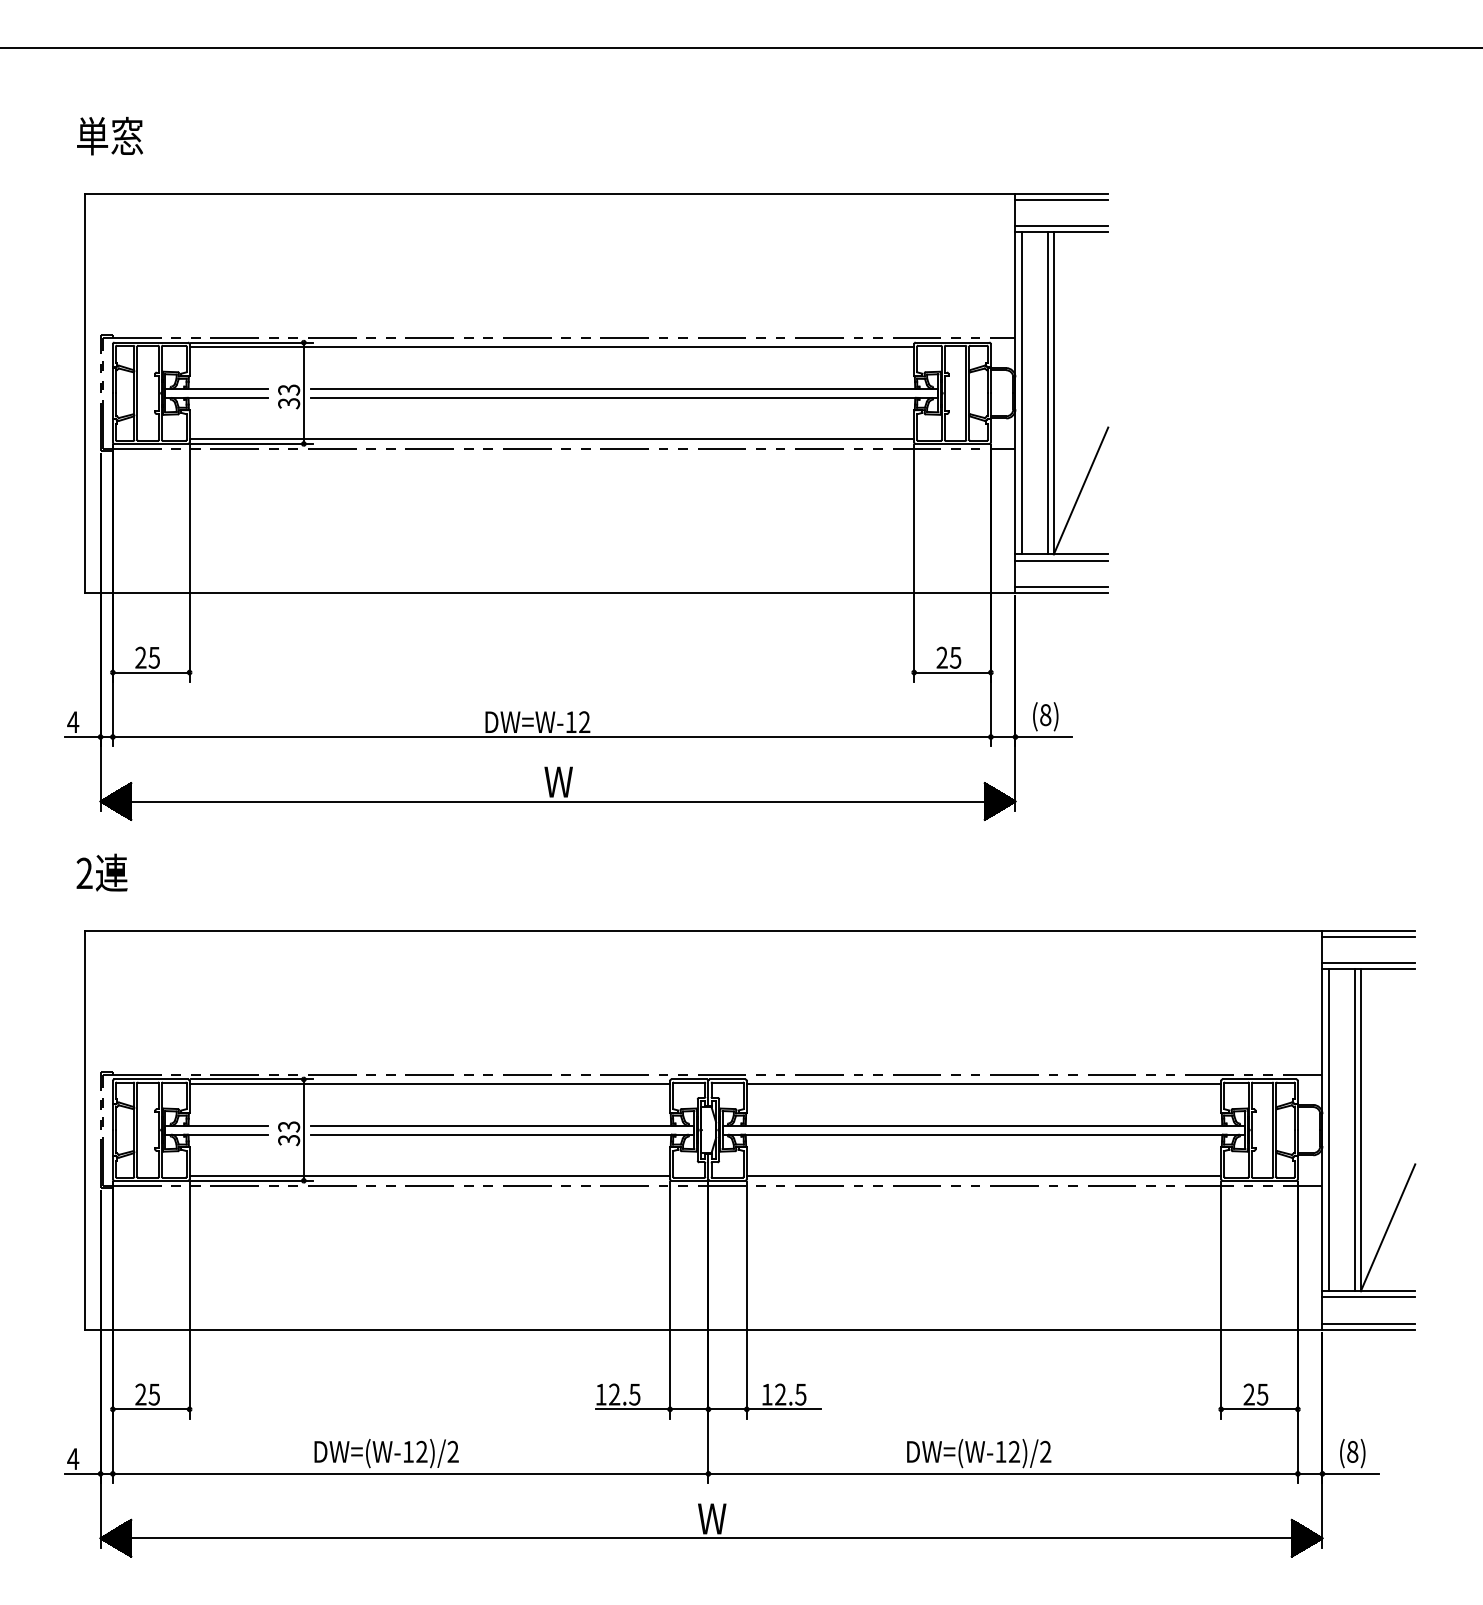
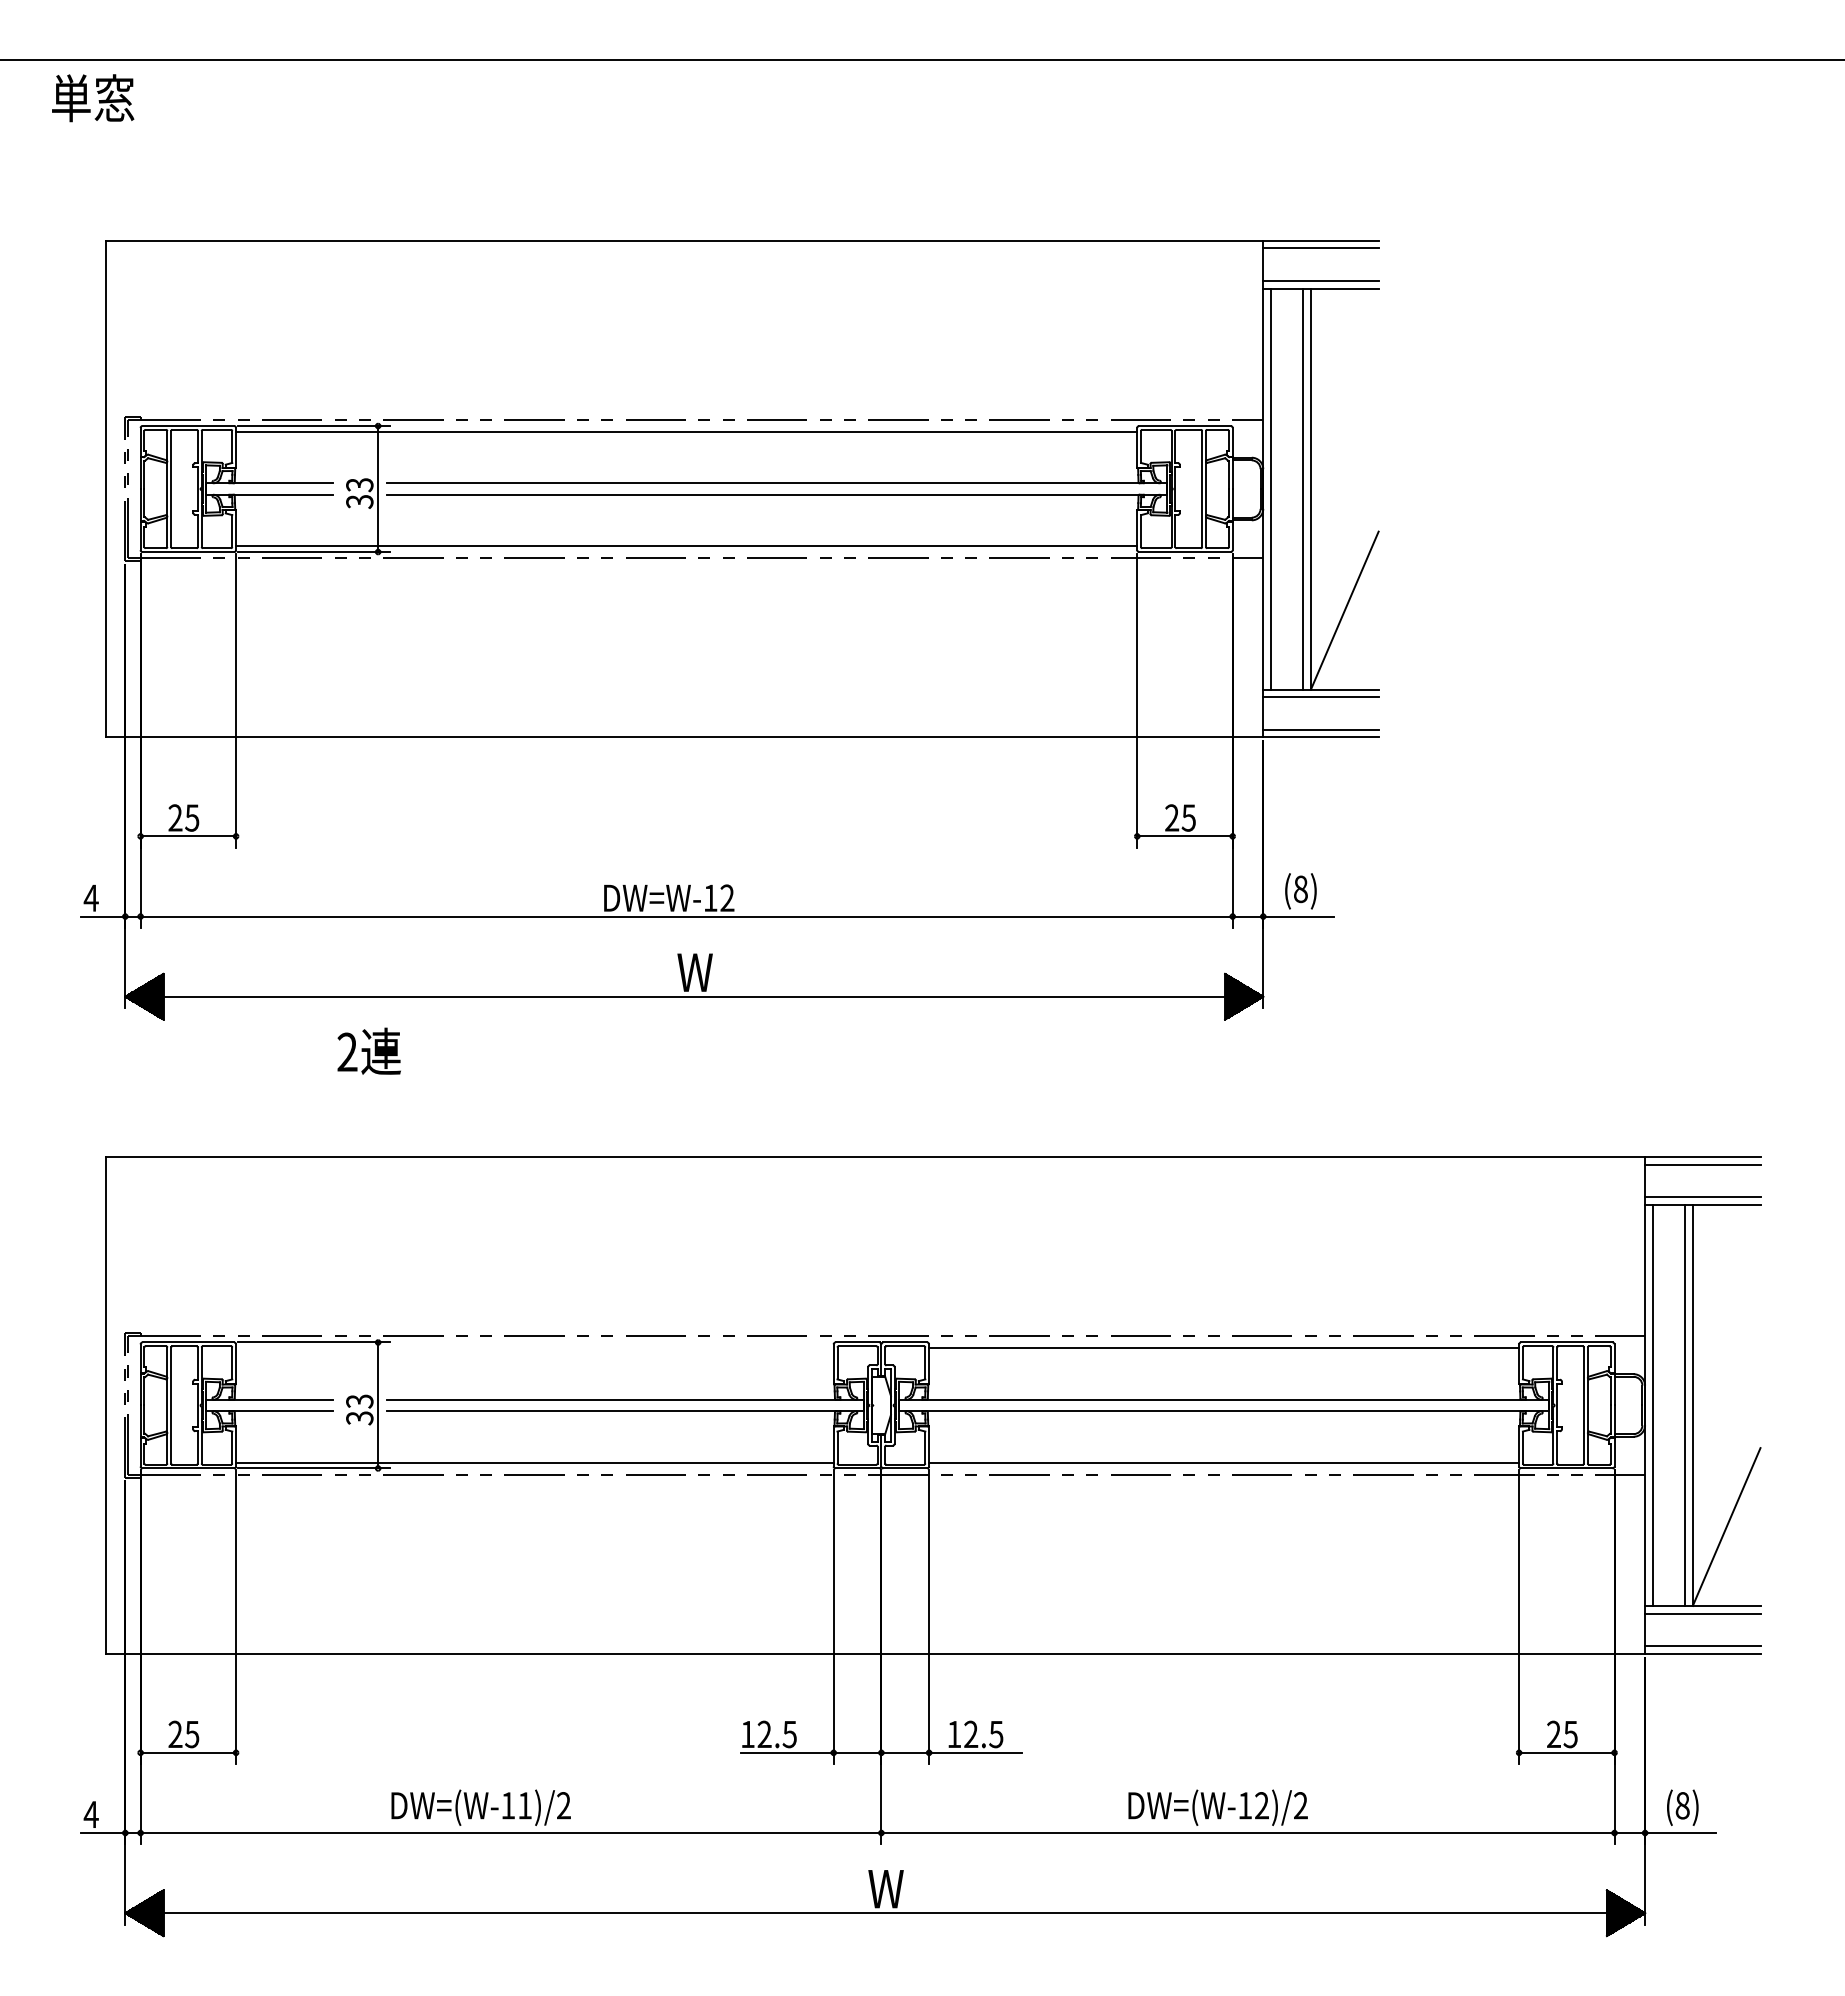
text: (110, 136) -> (93, 98), moved
text: (101, 872) -> (368, 1050), moved
line: (429, 1084) -> (534, 1348), removed
text: (421, 1451) -> (524, 1805), DW=(W-12)/2 -> DW=(W-11)/2

